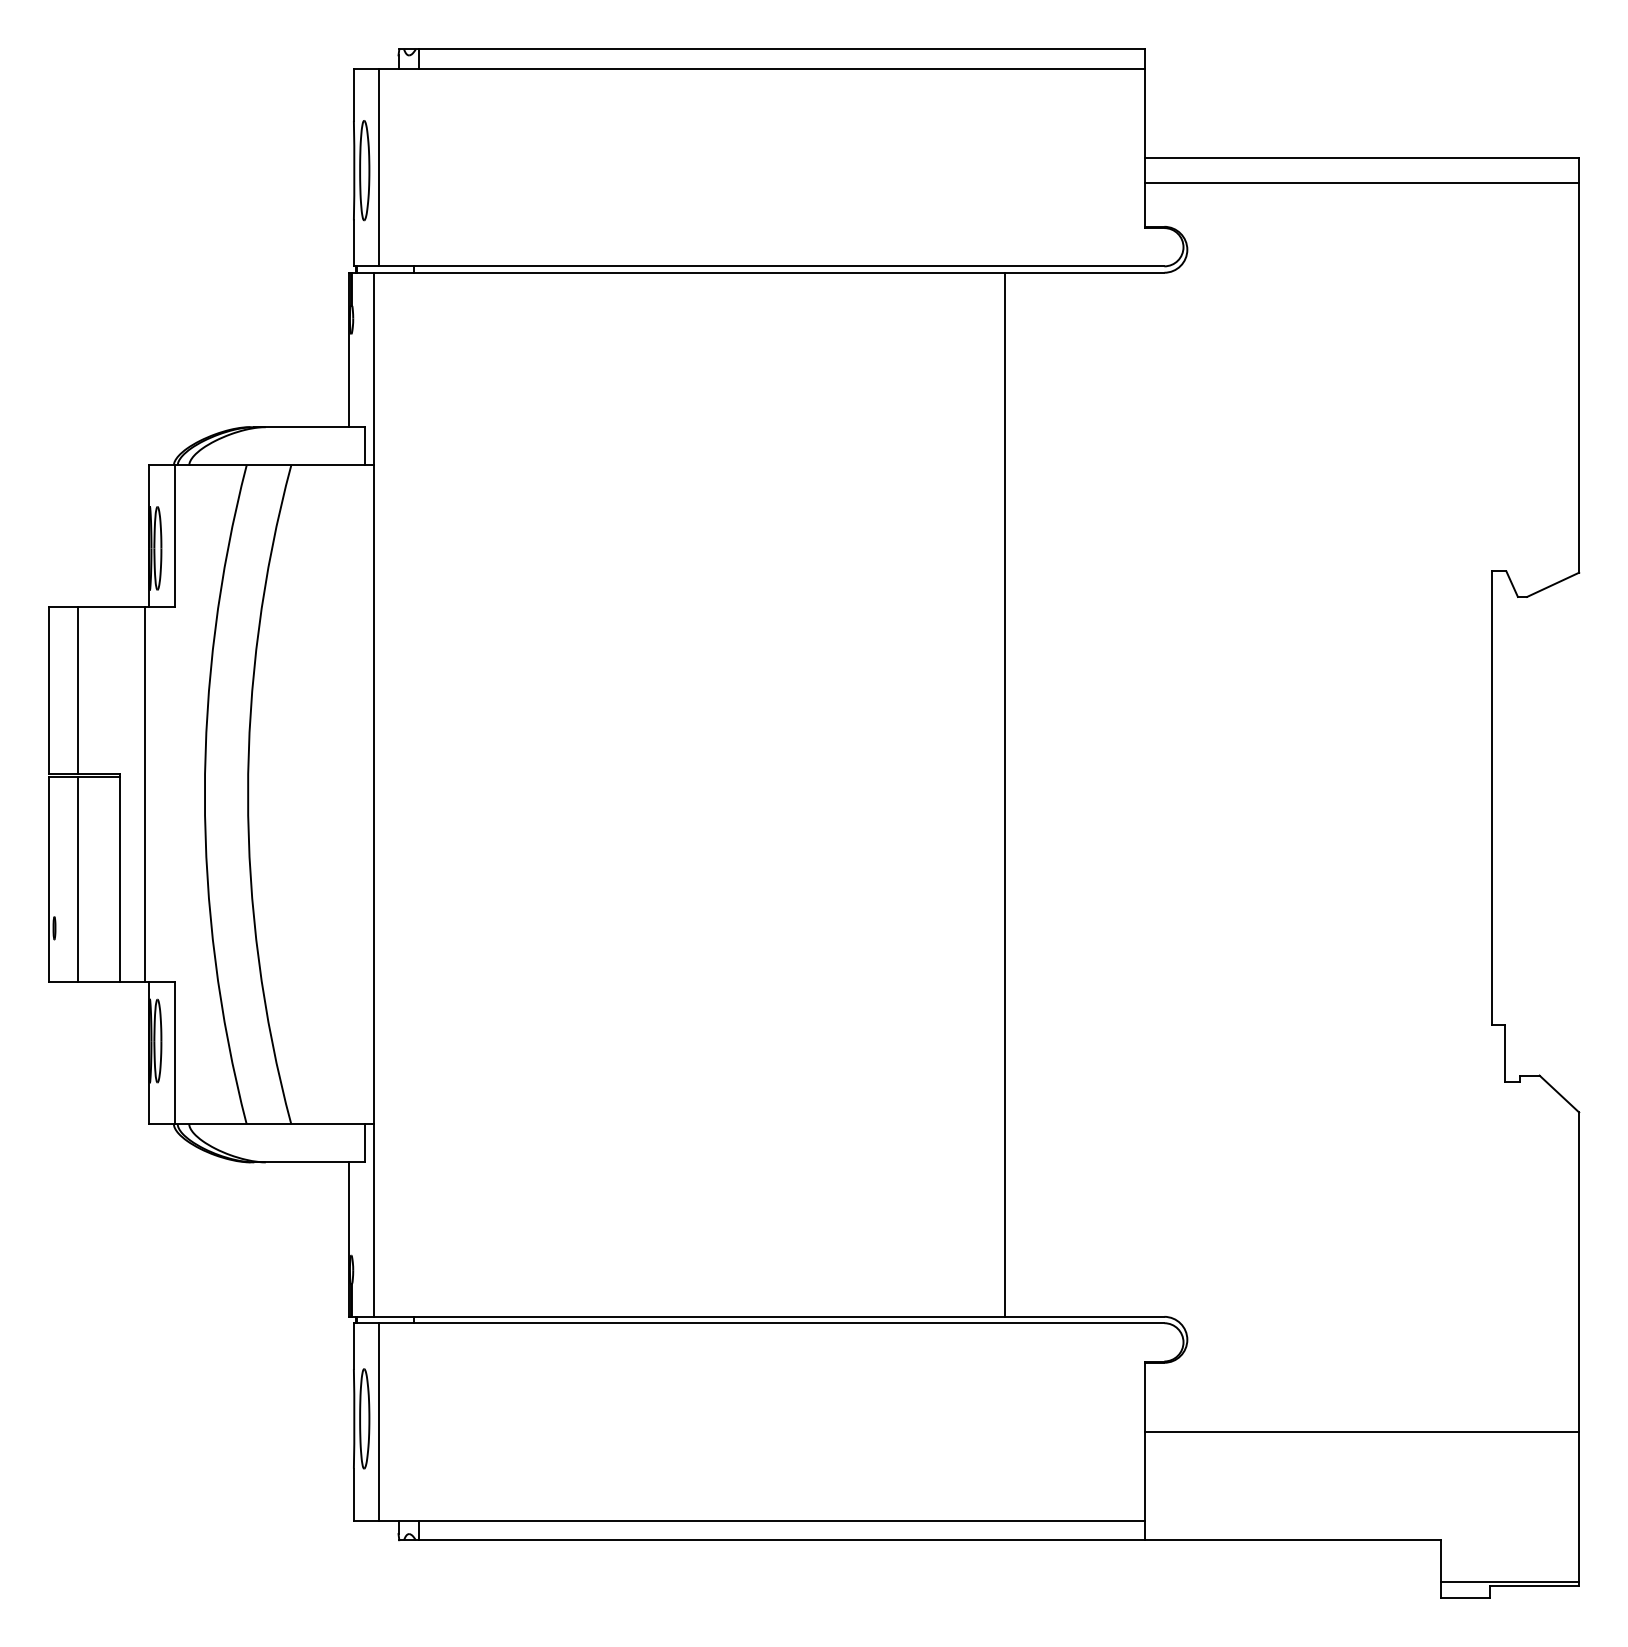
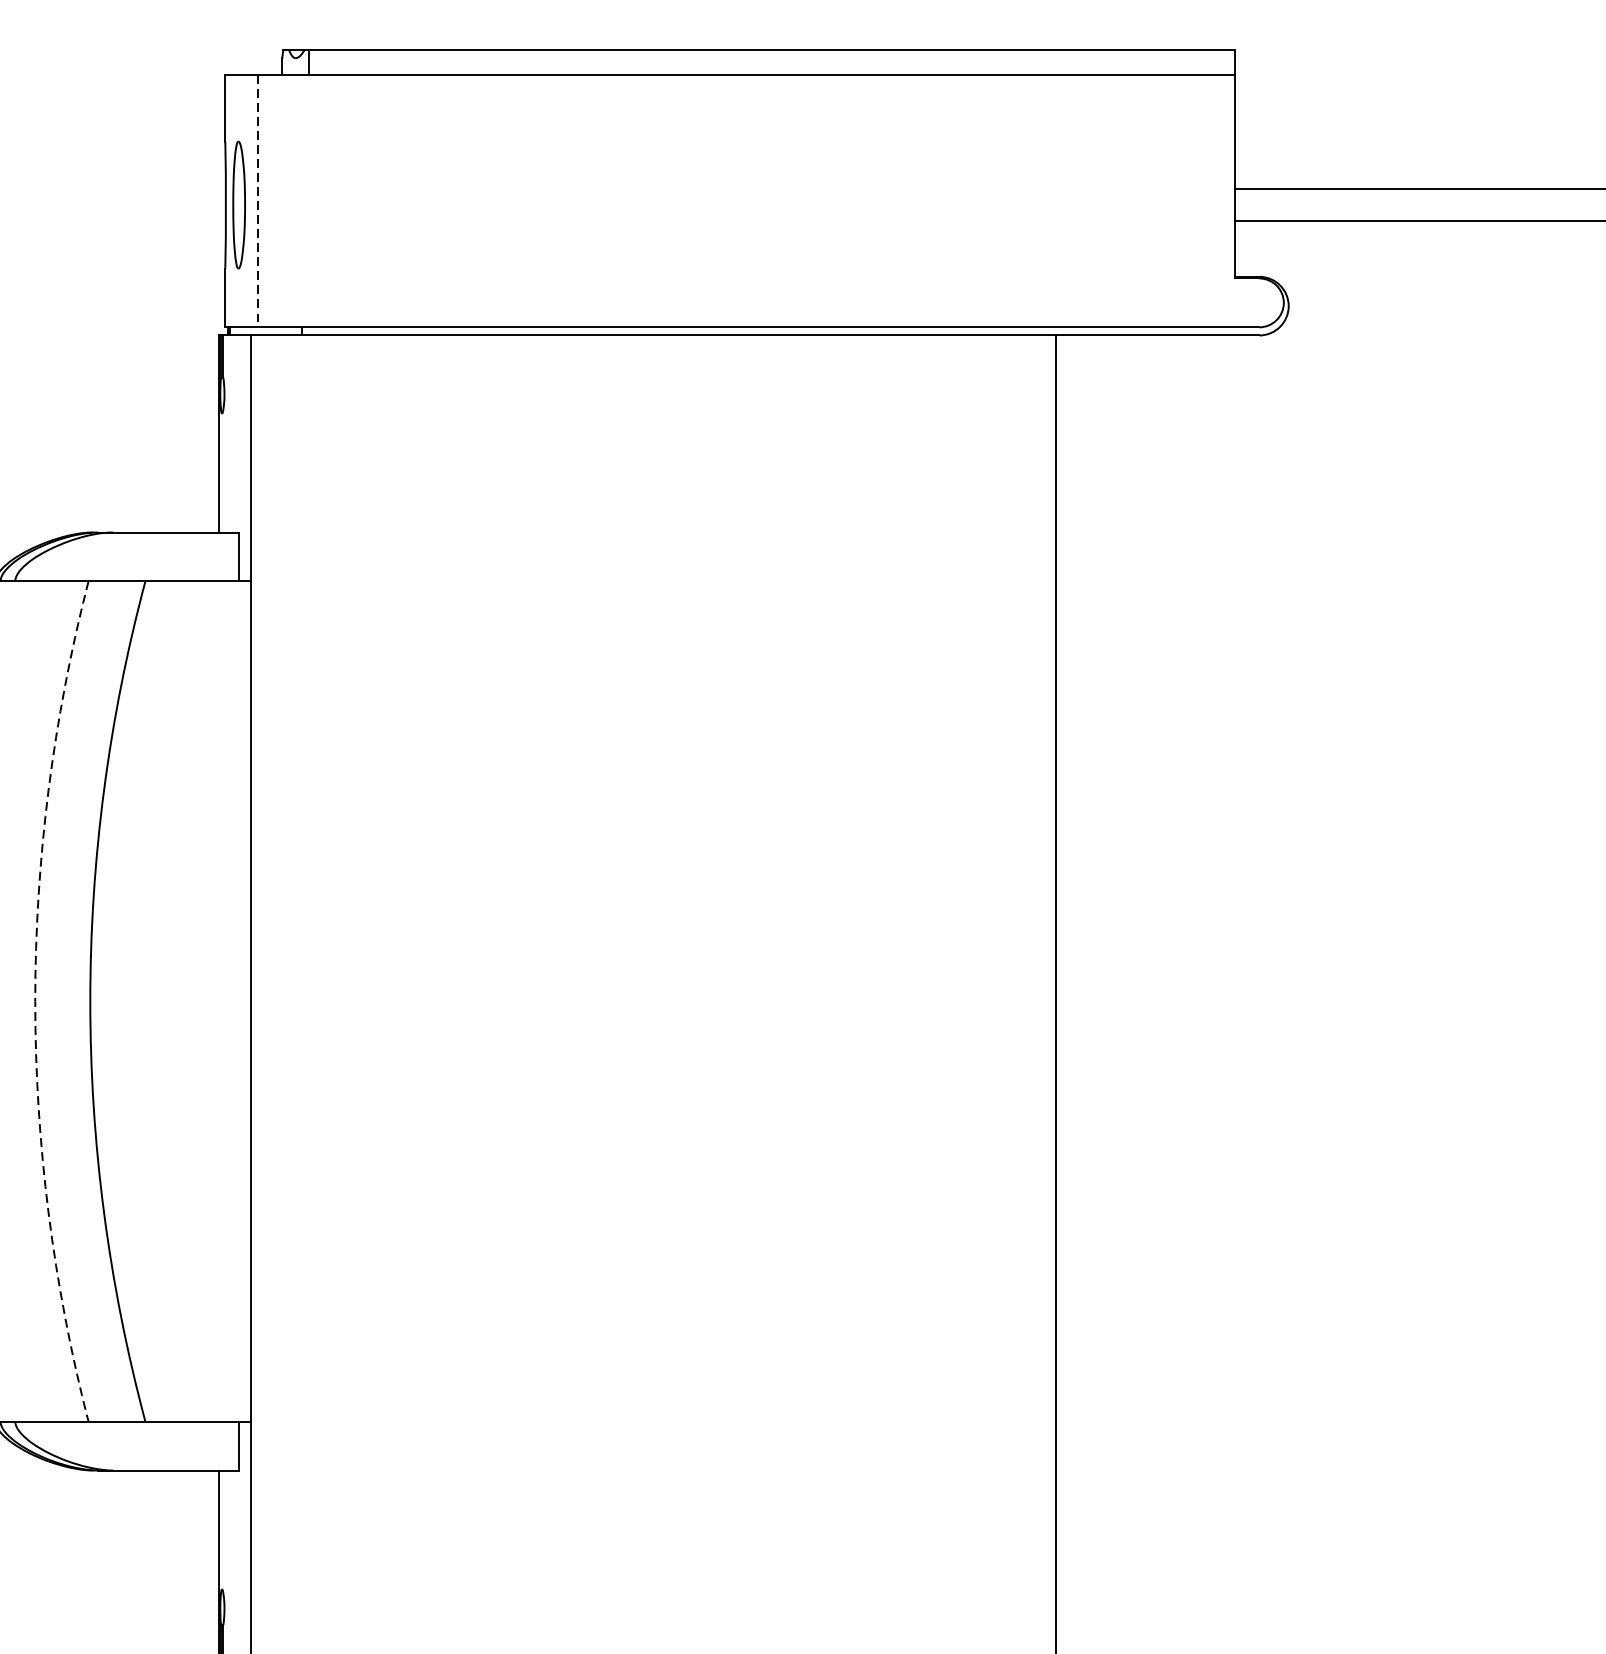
line: (379, 167) -> (257, 201), solid -> dashed
arc: (204, 794) -> (34, 1001), solid -> dashed

